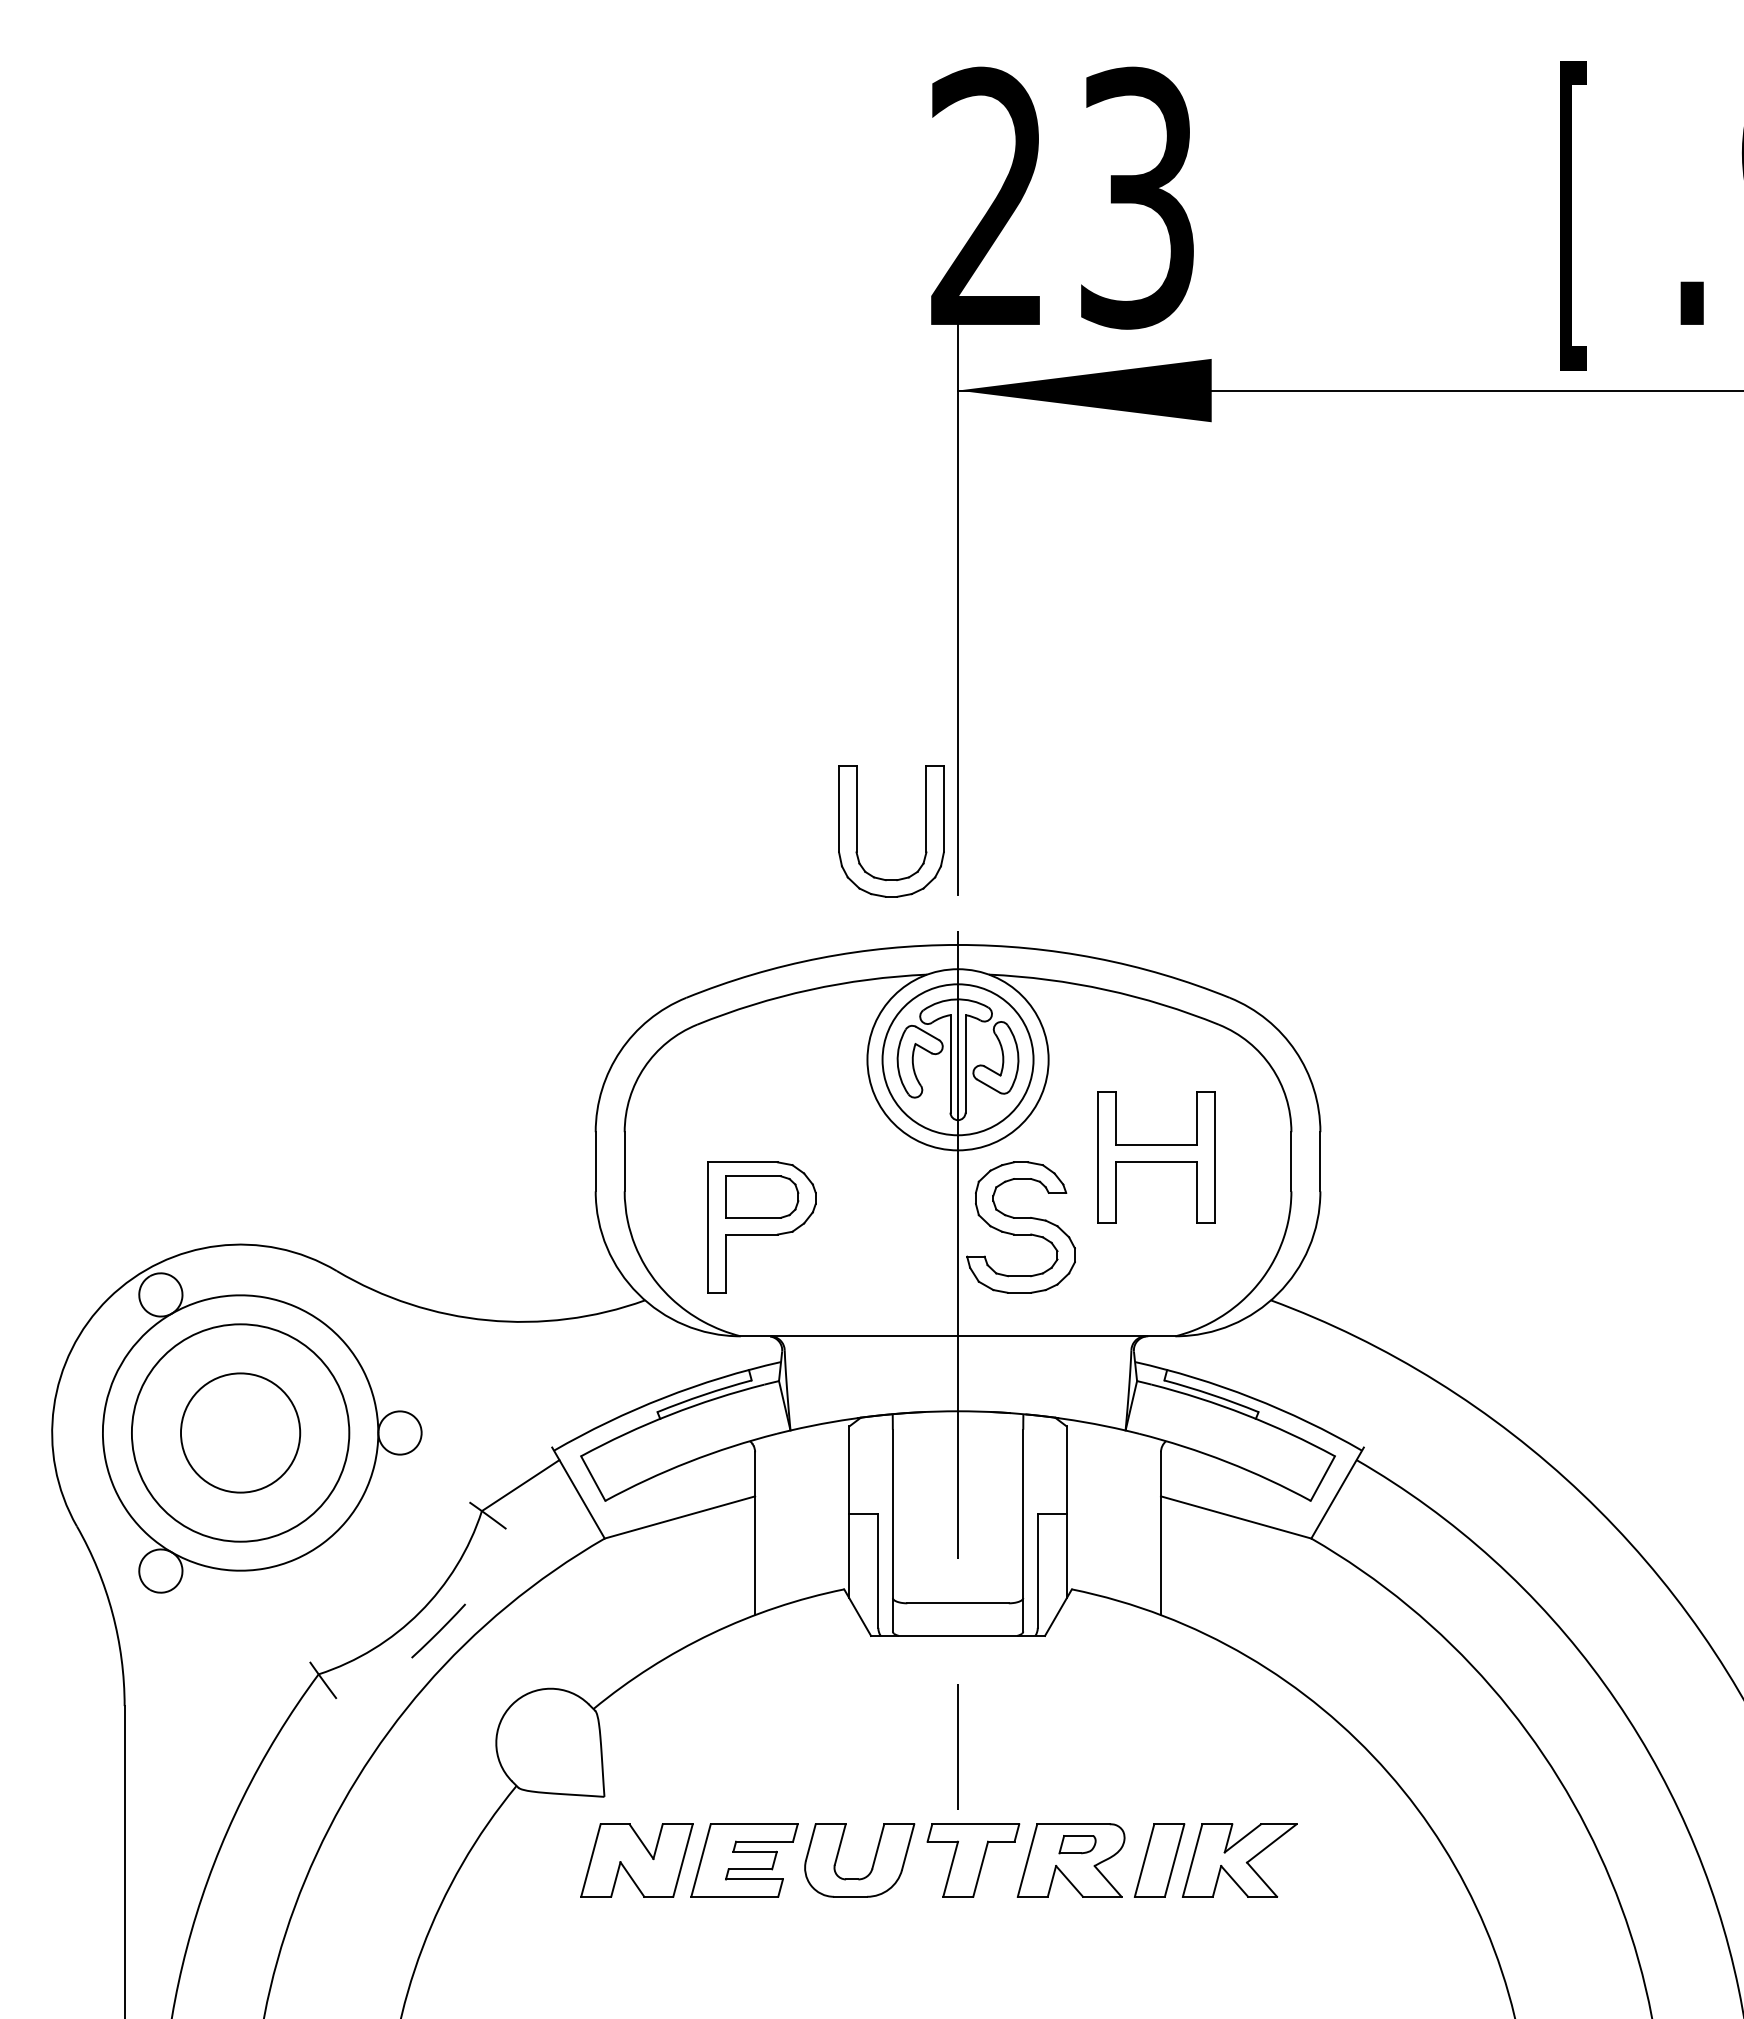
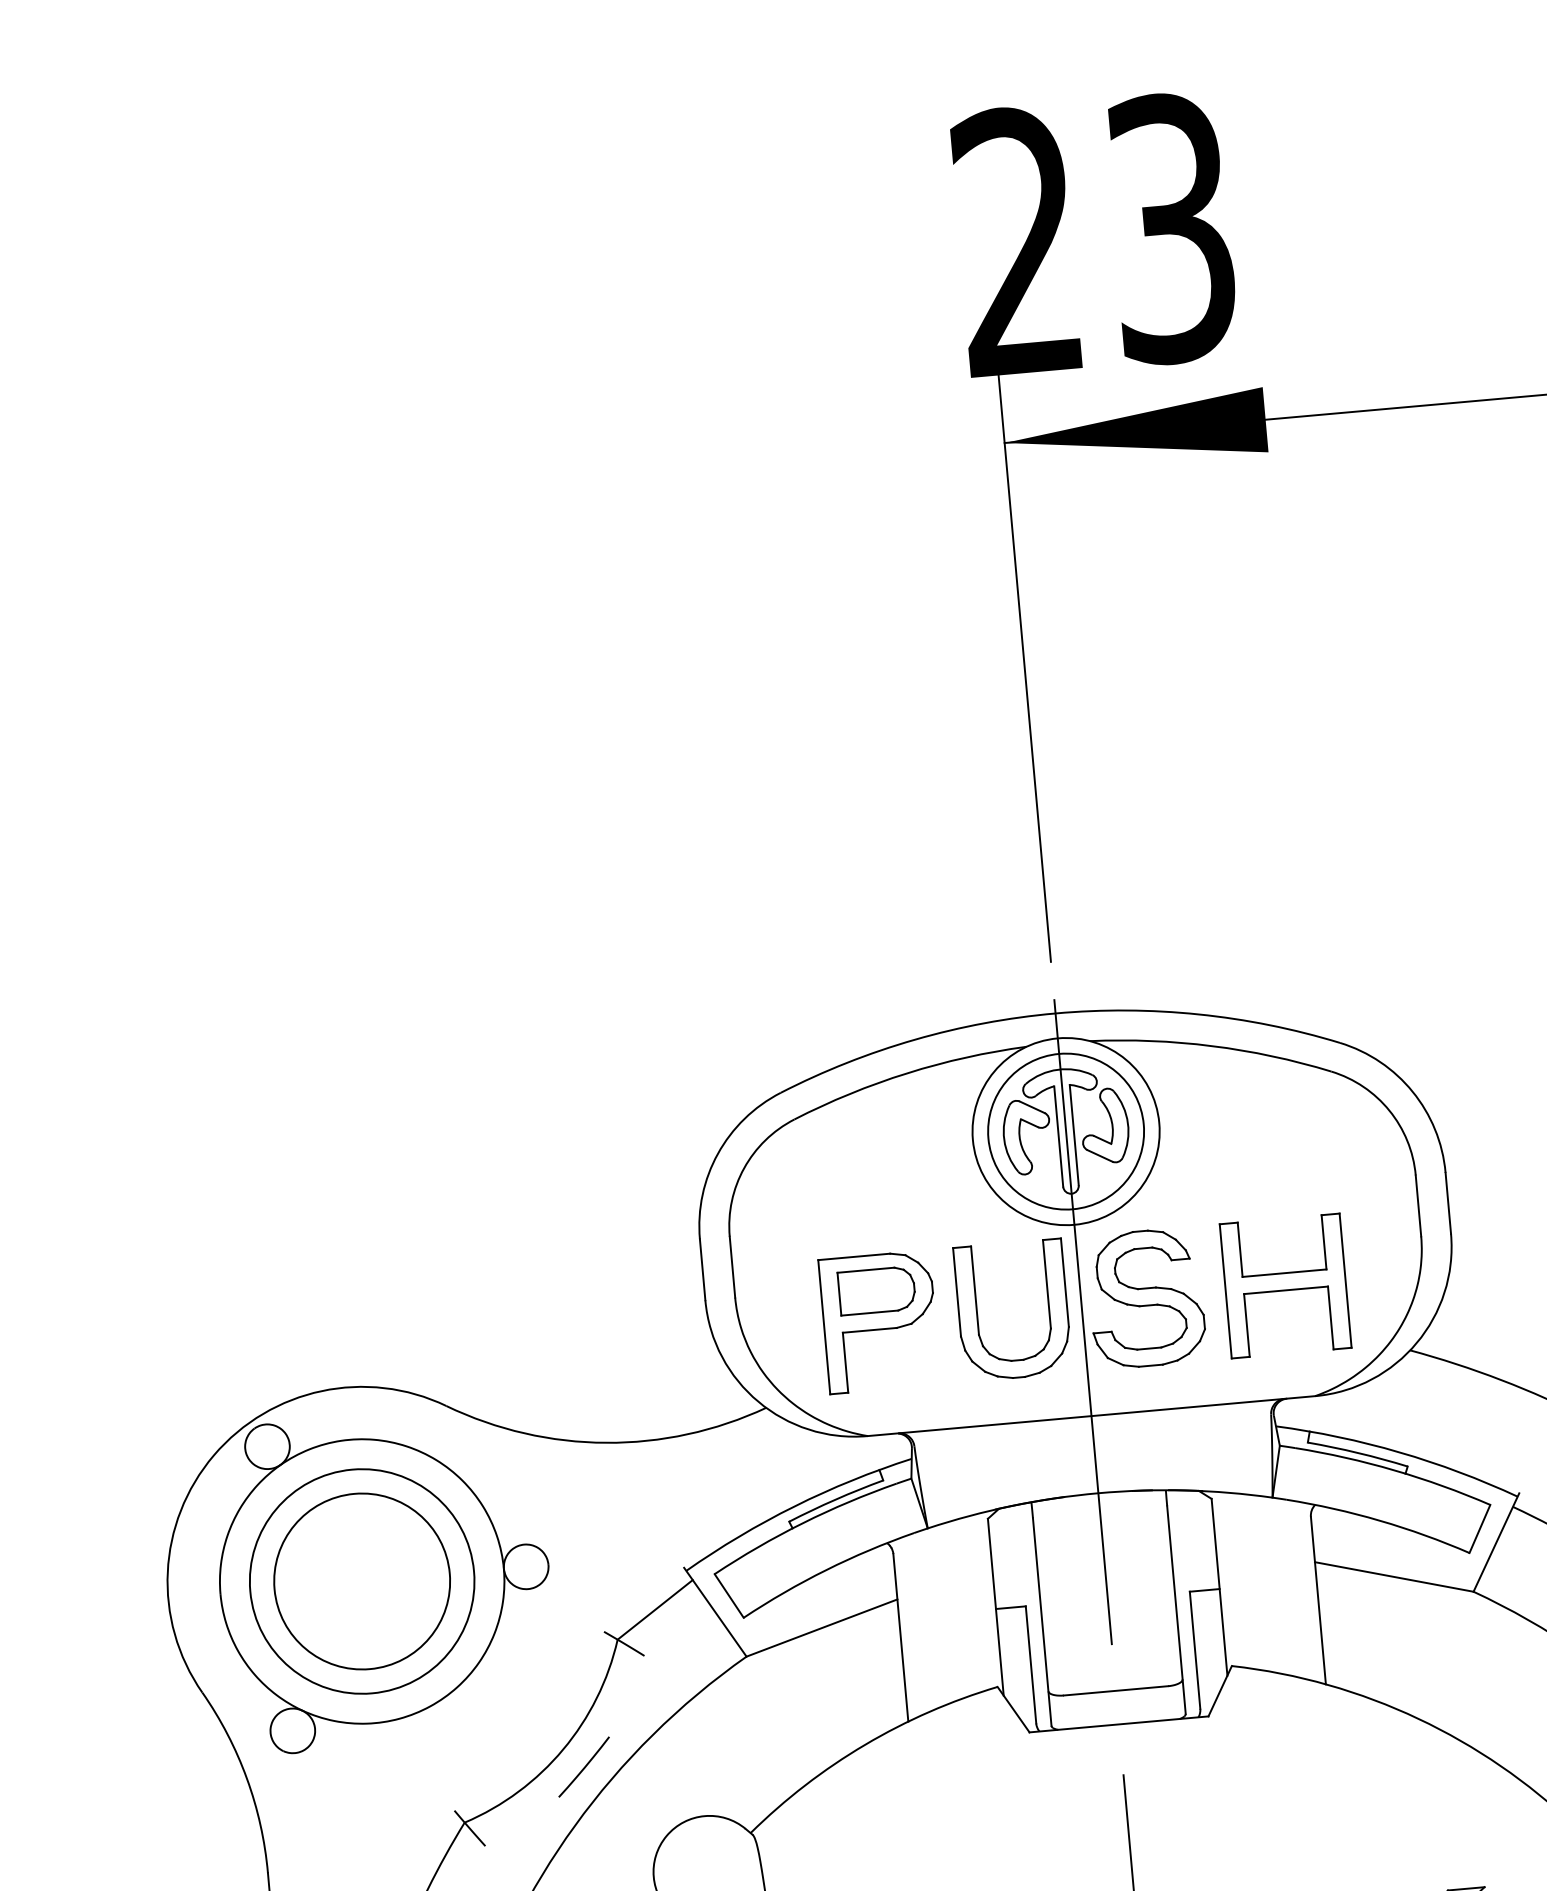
part: (857, 831) -> (978, 1313), moved
part: (1156, 1157) -> (1285, 1285), moved
circle: (240, 1432) -> (362, 1580), size x1.43

